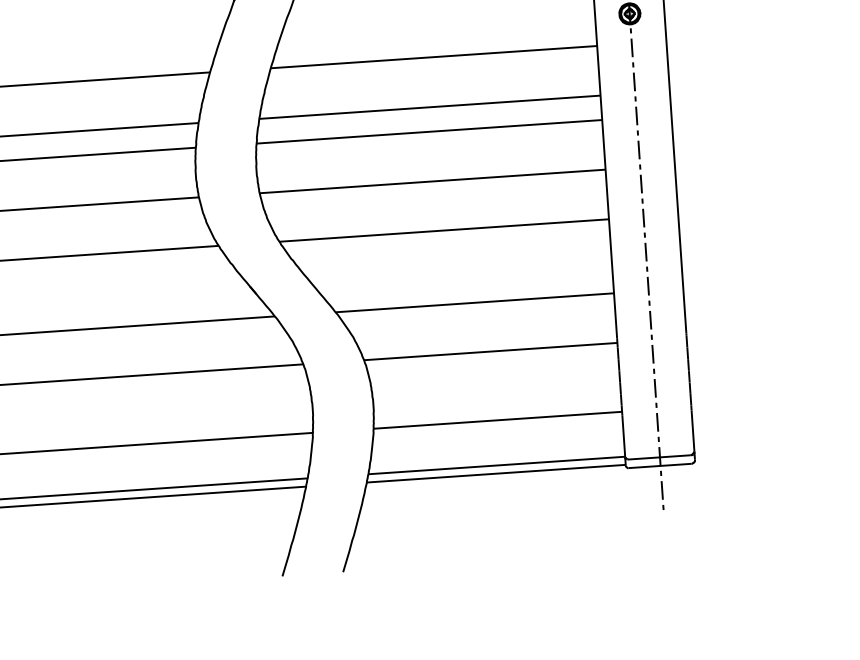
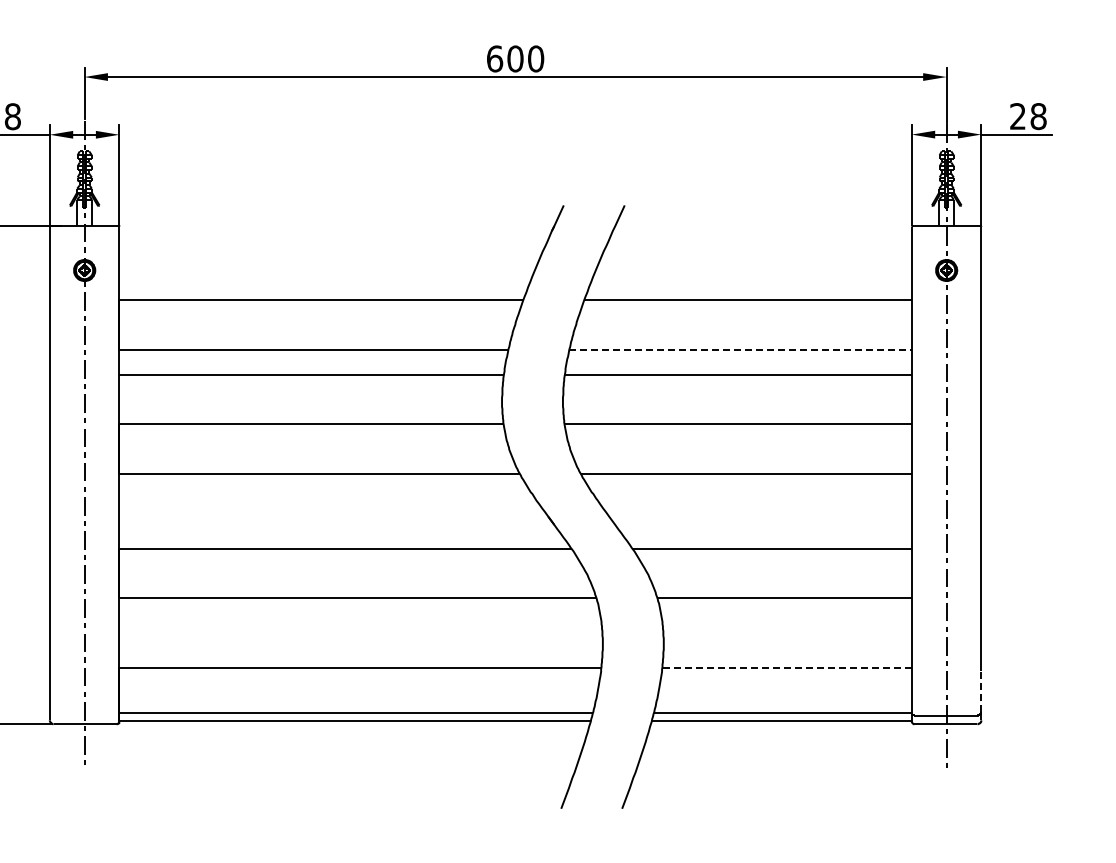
line: (430, 107) -> (741, 350), solid -> dashed
line: (498, 420) -> (787, 667), solid -> dashed
line: (693, 430) -> (981, 691), solid -> dashed

